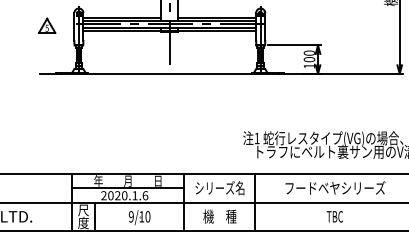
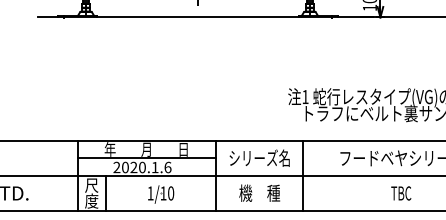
text: (130, 216) -> (149, 193), 9/10 -> 1/10

